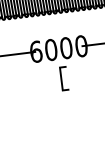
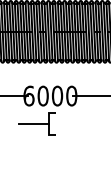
line: (44, 81) -> (33, 124), added

